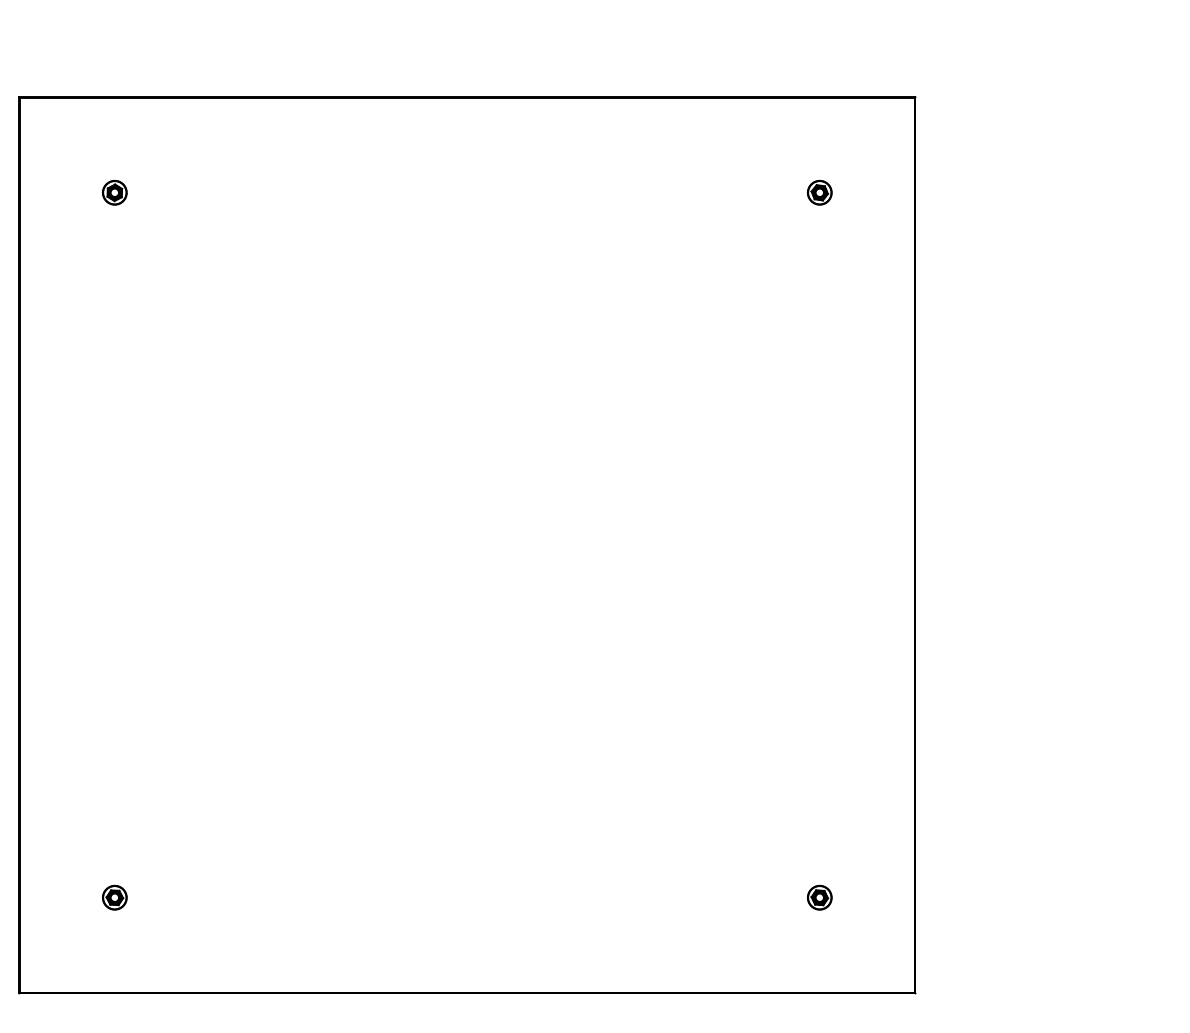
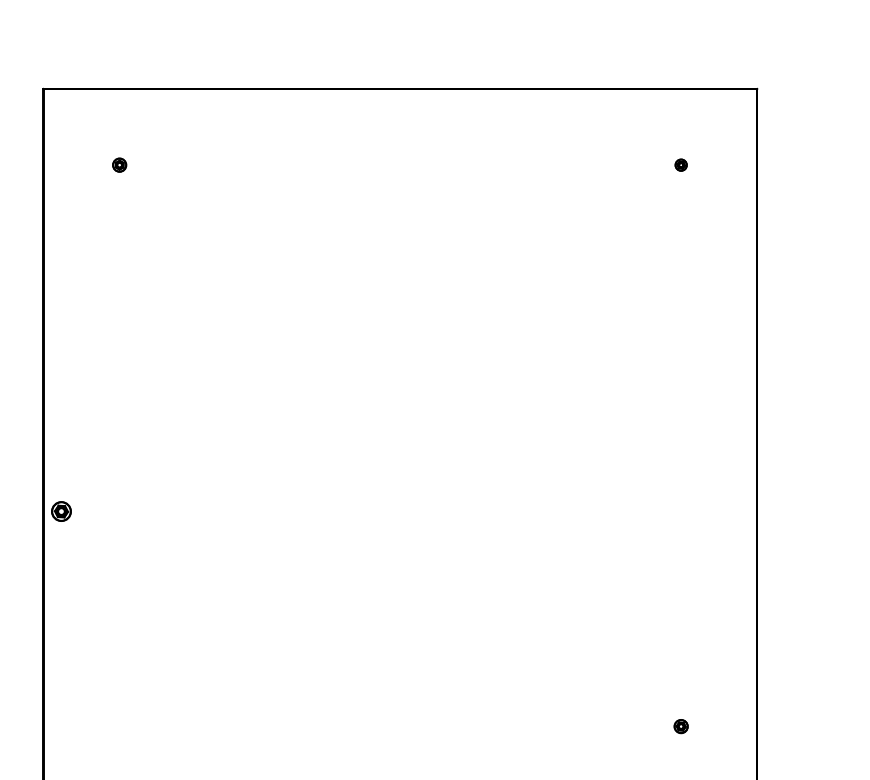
part: (114, 192) -> (119, 164), size x0.7
part: (819, 192) -> (680, 164), size x0.6
part: (114, 897) -> (61, 511), moved
part: (819, 897) -> (680, 726), size x0.7

